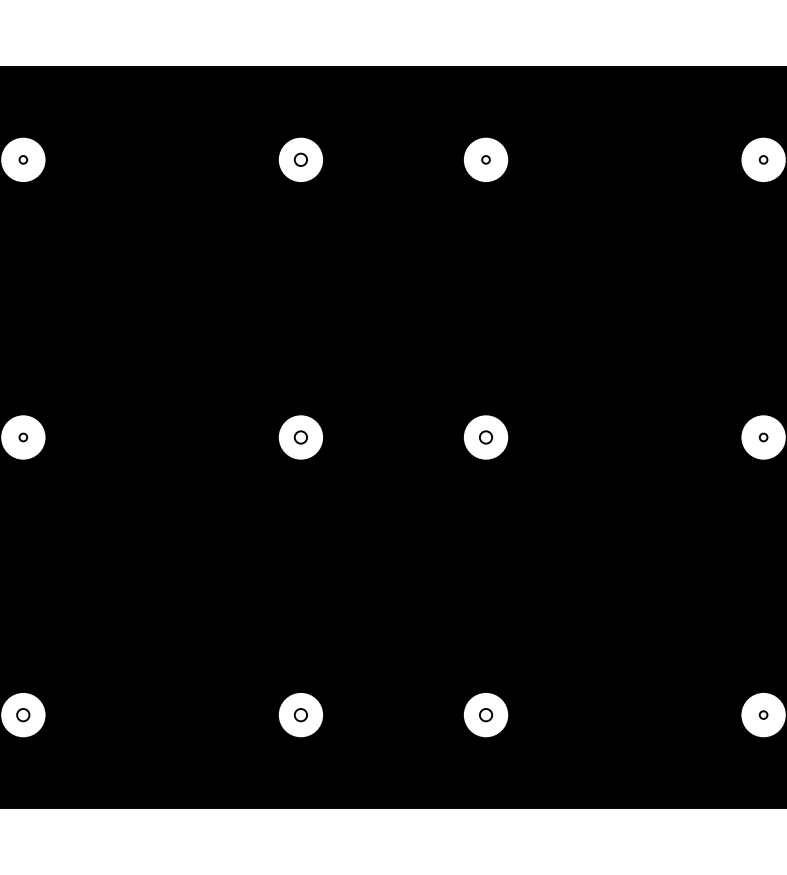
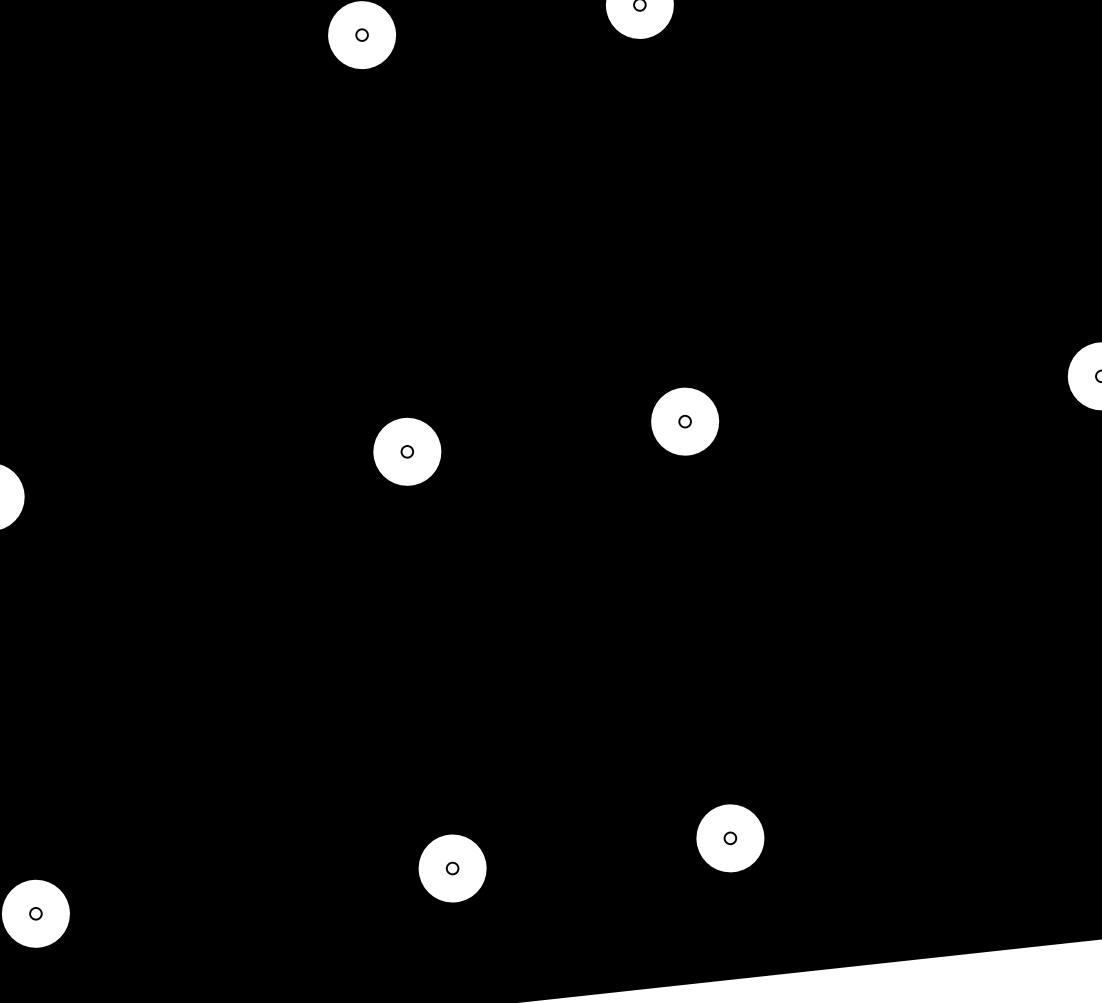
circle: (300, 159) -> (361, 34), size x0.62
circle: (300, 437) -> (406, 451), size x0.62
circle: (485, 437) -> (684, 421), size x0.62
circle: (23, 714) -> (36, 912), size x0.62
circle: (300, 714) -> (451, 867), size x0.62
circle: (485, 714) -> (729, 837), size x0.62

